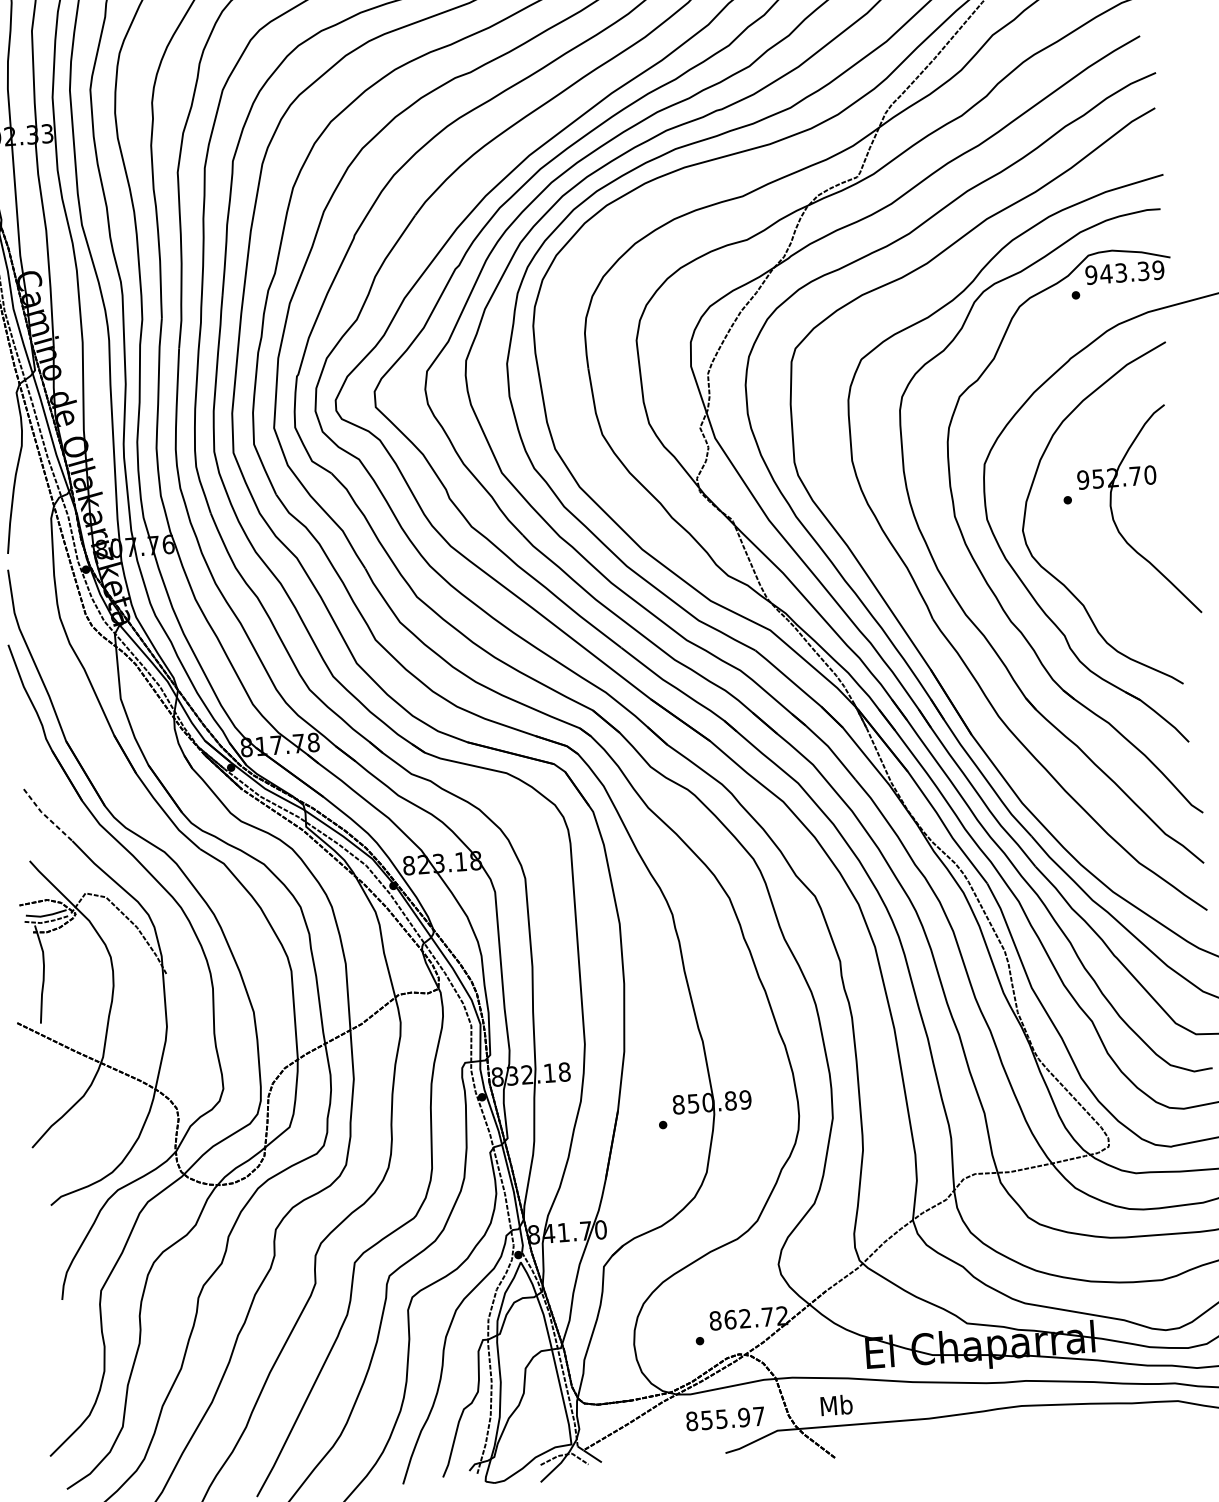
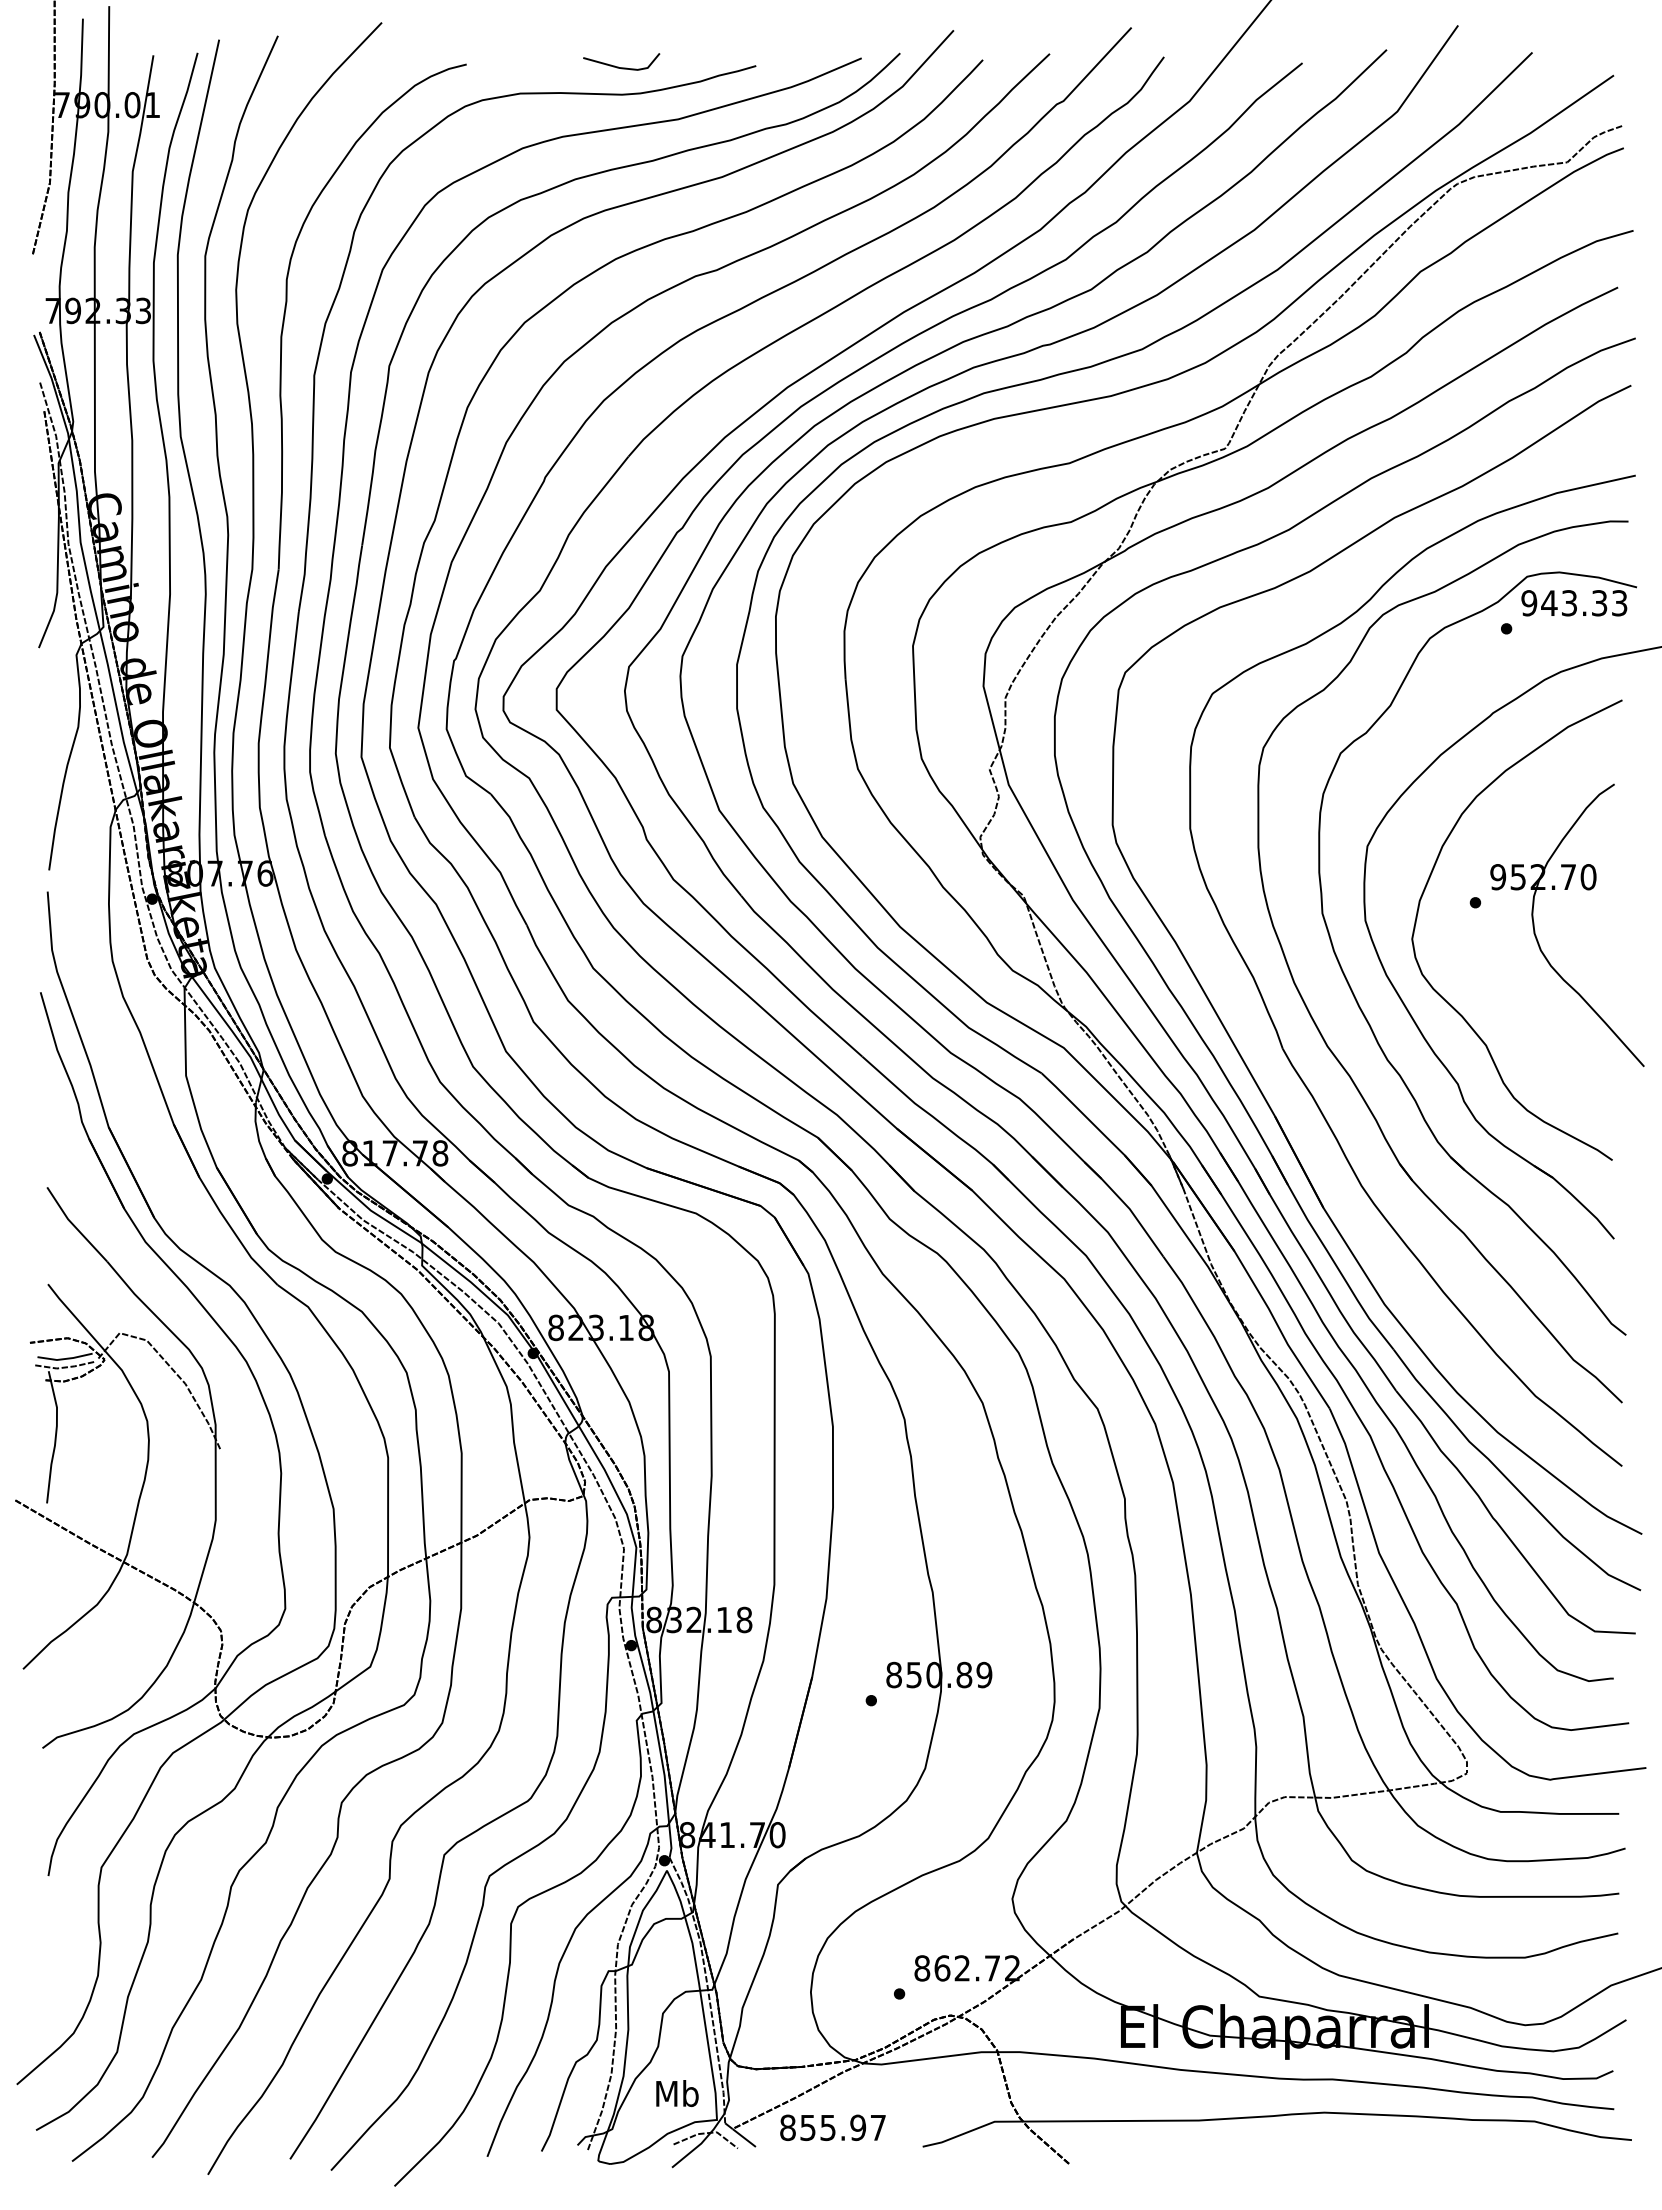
text: (1158, 270) -> (1619, 603), 943.39 -> 943.33
line: (46, 815) -> (74, 1225), dashed -> solid
text: (836, 1405) -> (677, 2093), moved
text: (725, 1418) -> (832, 2127), moved

